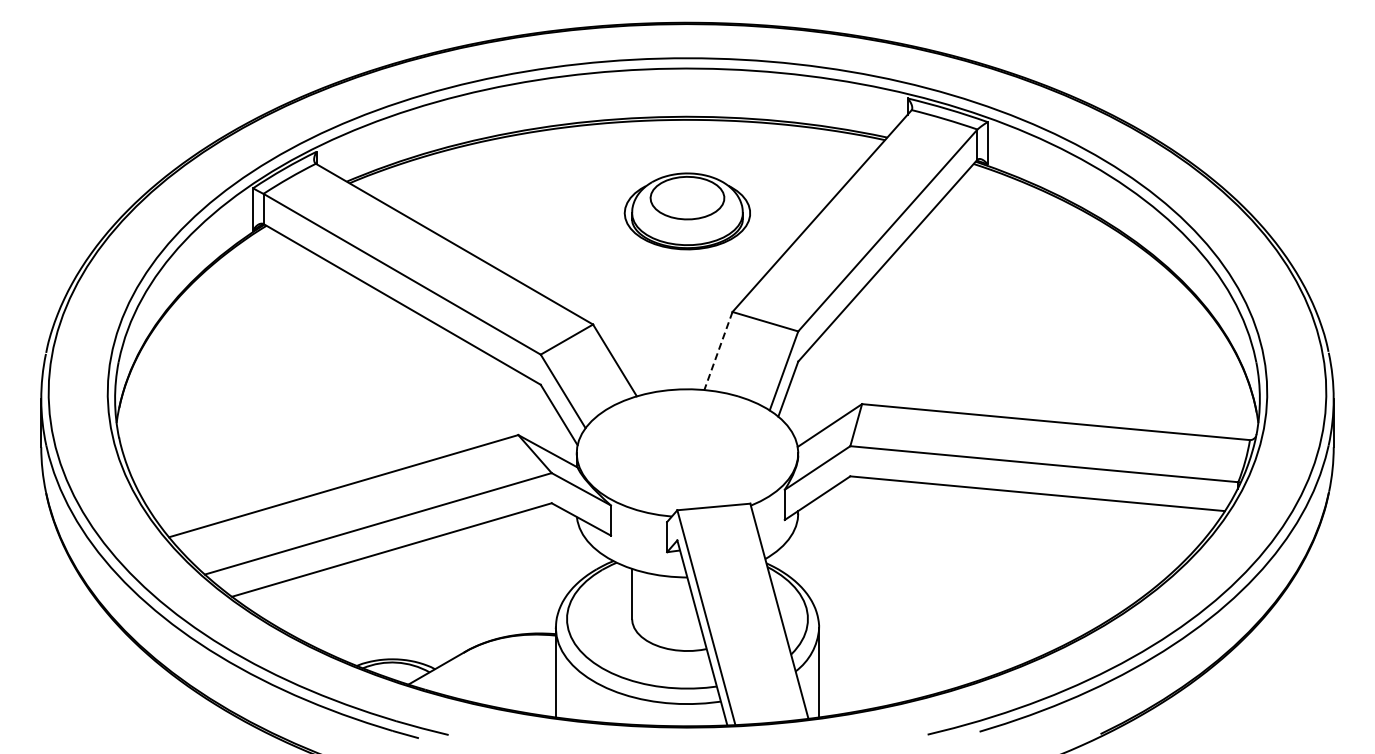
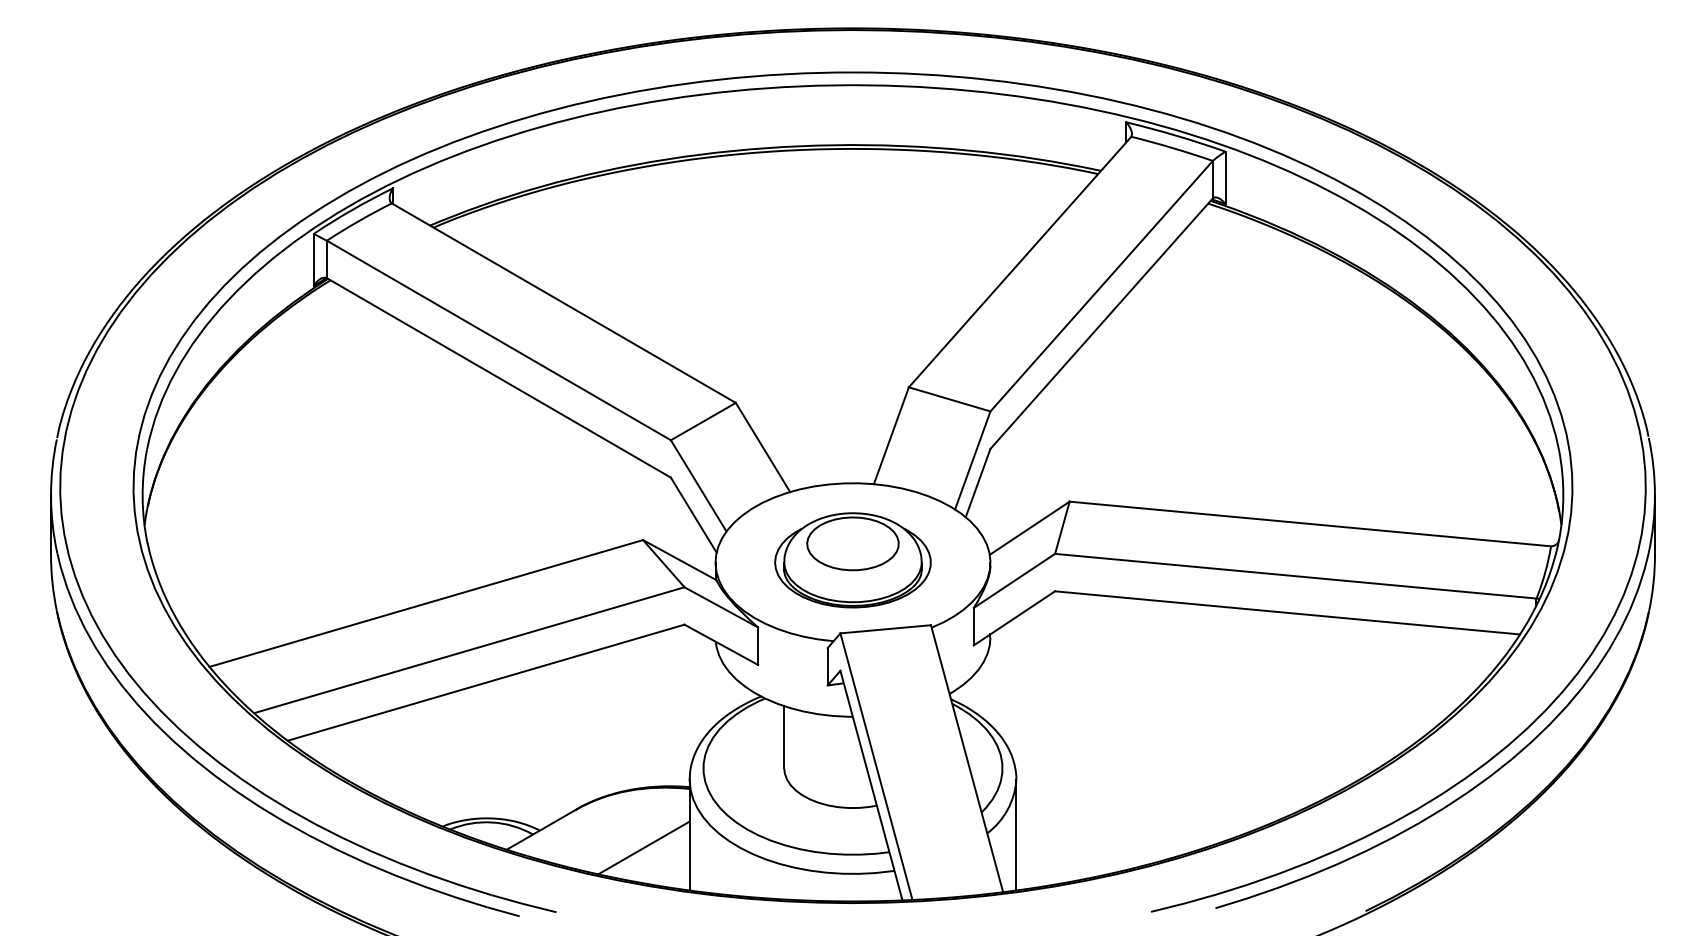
part: (686, 211) -> (851, 560), moved
line: (718, 351) -> (891, 436), dashed -> solid
line: (518, 682) -> (643, 847), added

